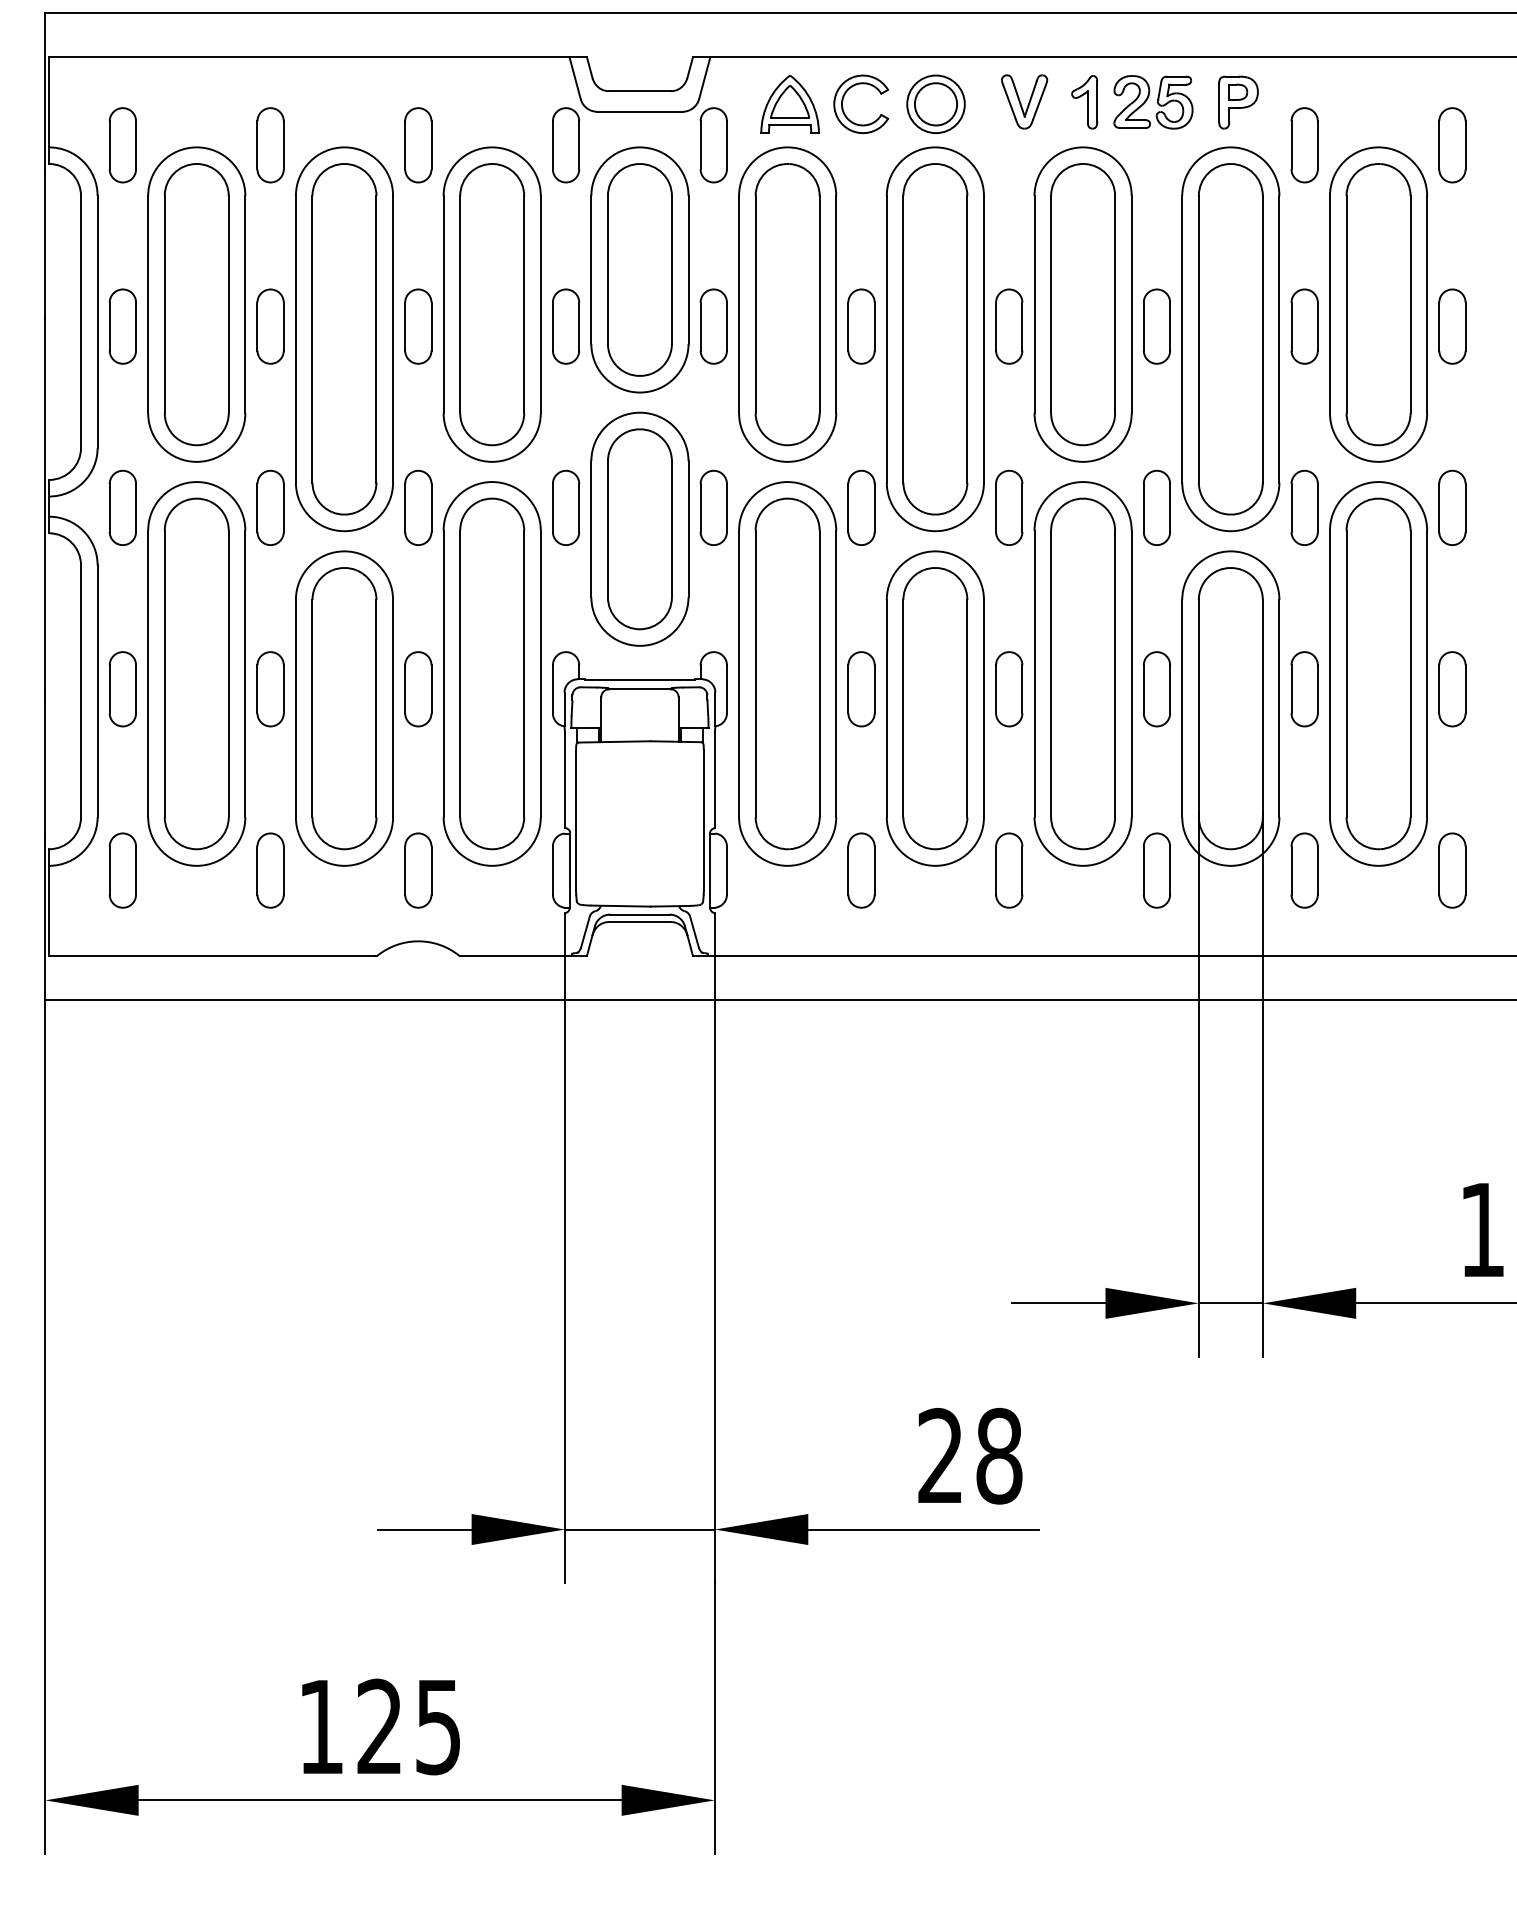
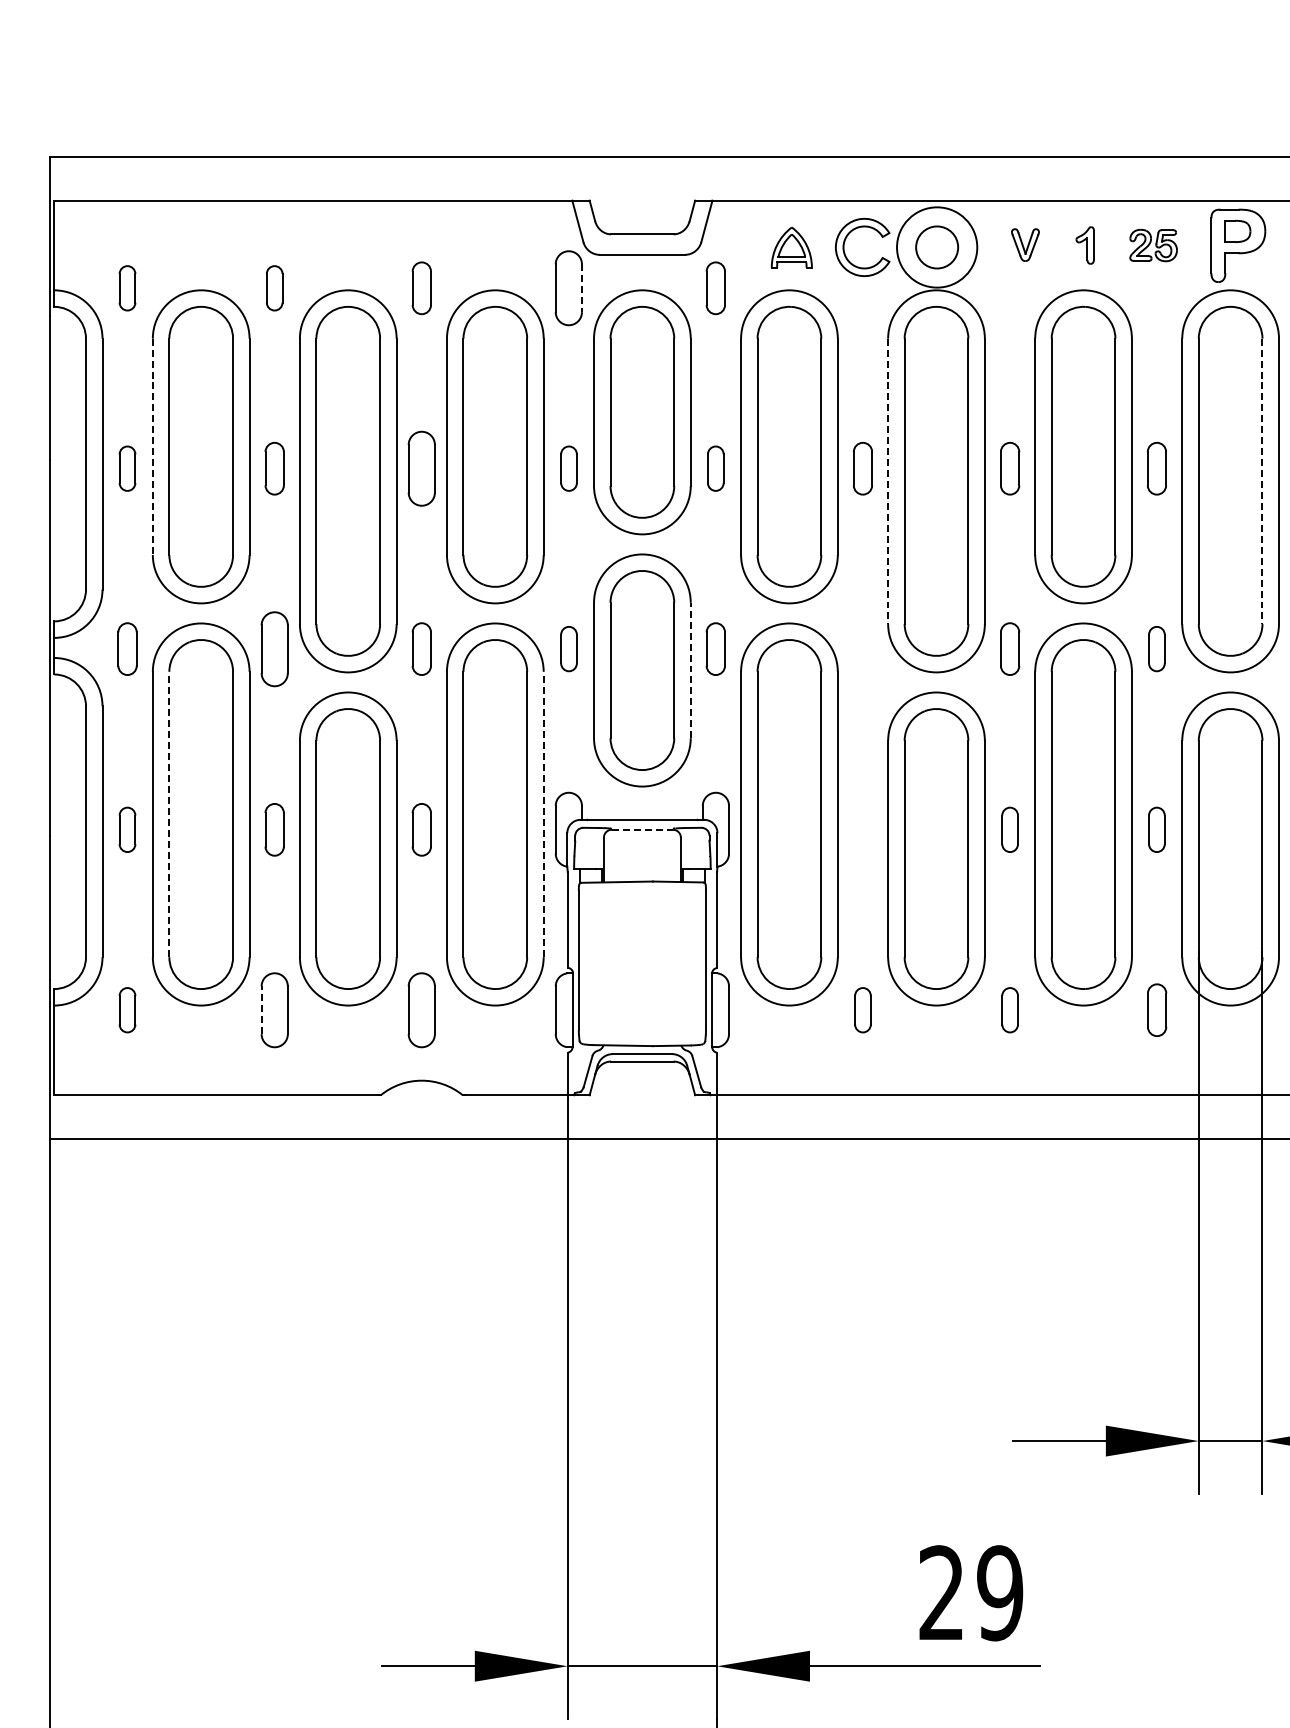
part: (1024, 101) -> (1025, 244), size x0.6
part: (1084, 102) -> (1084, 245), size x0.7
part: (1153, 102) -> (1153, 245), size x0.6
part: (1238, 102) -> (1238, 245), size x1.4
part: (789, 104) -> (791, 247), size x0.7
circle: (935, 104) -> (936, 247), size x1.4
part: (122, 145) -> (127, 288), size x0.6
part: (270, 145) -> (274, 288), size x0.6
part: (418, 145) -> (421, 288), size x0.7
line: (579, 145) -> (582, 288), solid -> dashed
part: (713, 145) -> (715, 288), size x0.7
line: (148, 304) -> (153, 446), solid -> dashed
part: (122, 326) -> (127, 468), size x0.6
part: (270, 326) -> (274, 468), size x0.7
part: (566, 326) -> (569, 468), size x0.6
part: (713, 326) -> (715, 468), size x0.6
part: (861, 326) -> (862, 468), size x0.7
part: (1009, 326) -> (1010, 468), size x0.7
part: (1156, 326) -> (1156, 468), size x0.7
line: (886, 339) -> (887, 481), solid -> dashed
line: (1262, 339) -> (1262, 481), solid -> dashed
part: (122, 507) -> (127, 648), size x0.7
part: (418, 507) -> (421, 648), size x0.7
part: (566, 507) -> (569, 648), size x0.6
part: (713, 507) -> (715, 648), size x0.7
part: (861, 507) -> (862, 648), removed
part: (1009, 507) -> (1010, 648), size x0.7
part: (1156, 507) -> (1156, 648), size x0.6
line: (688, 529) -> (690, 670), solid -> dashed
line: (164, 673) -> (169, 814), solid -> dashed
line: (540, 673) -> (543, 814), solid -> dashed
part: (122, 689) -> (127, 829), size x0.6
part: (270, 689) -> (274, 829), size x0.7
part: (418, 689) -> (421, 829), size x0.7
line: (639, 689) -> (641, 829), solid -> dashed
part: (861, 689) -> (862, 829), removed
part: (1009, 689) -> (1010, 829), size x0.6
part: (1156, 689) -> (1156, 829), size x0.6
part: (122, 870) -> (127, 1010), size x0.6
line: (257, 870) -> (261, 1010), solid -> dashed
part: (861, 870) -> (862, 1010), size x0.6
part: (1009, 870) -> (1010, 1010), size x0.6
part: (1156, 870) -> (1156, 1010), size x0.7
text: (999, 1456) -> (1000, 1593), 28 -> 29

